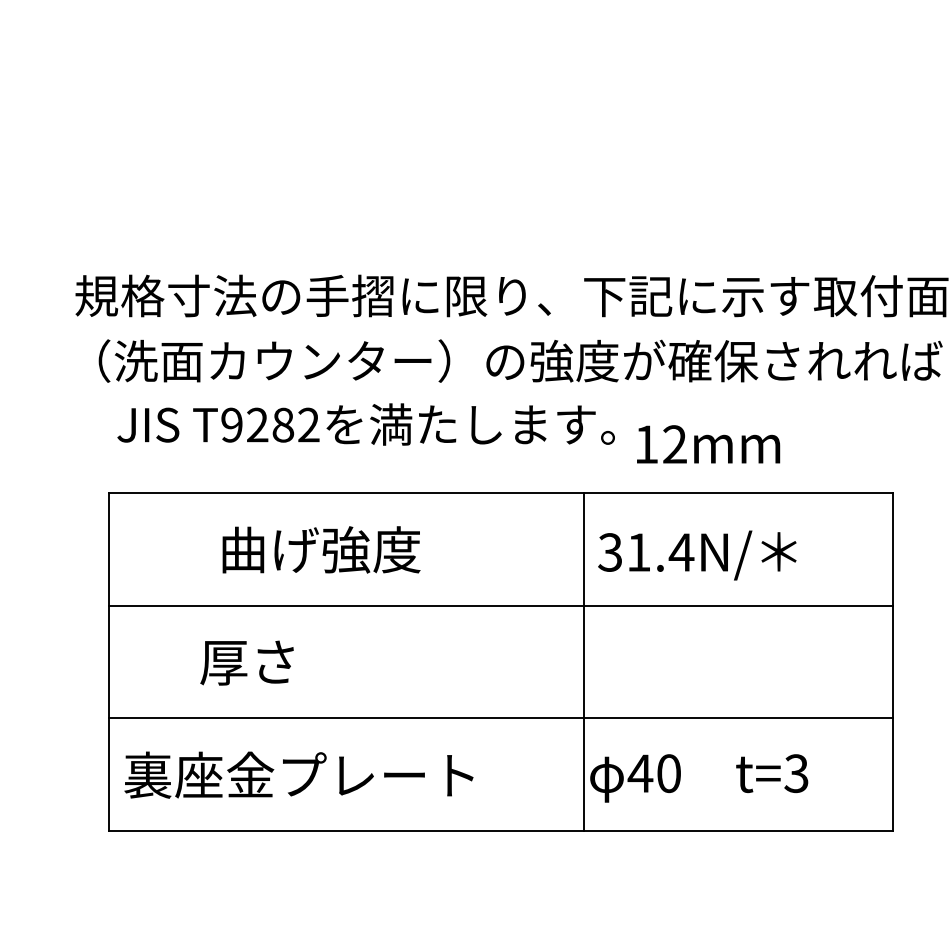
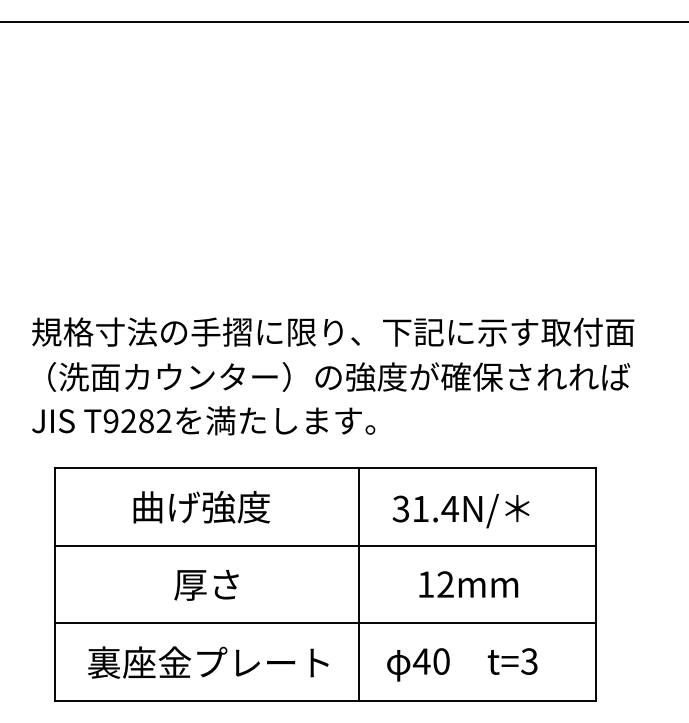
text: (365, 424) -> (203, 420), moved
text: (708, 444) -> (468, 584), moved
text: (247, 661) -> (206, 584), moved
line: (583, 661) -> (358, 584), moved
text: (299, 774) -> (208, 662), moved

